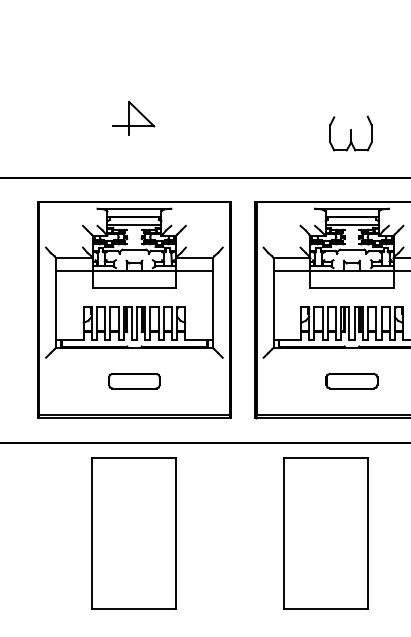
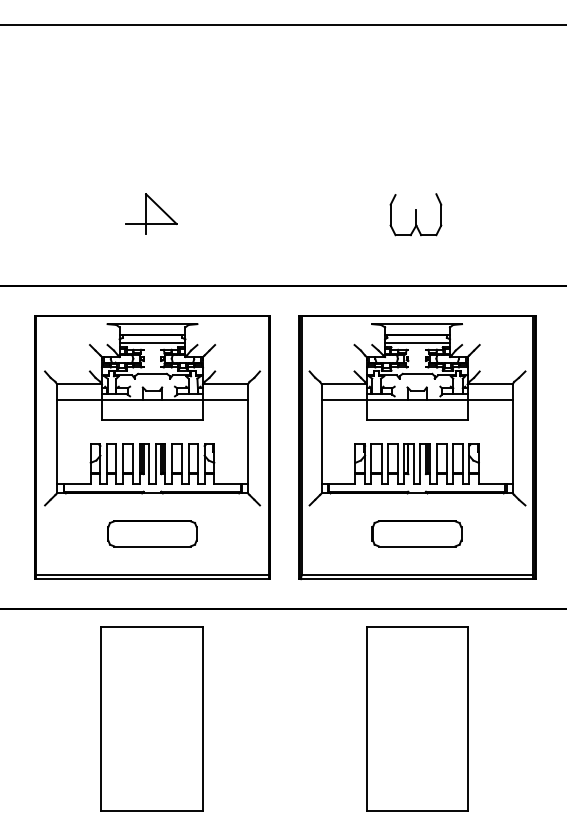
part: (350, 133) -> (415, 214), moved
part: (134, 380) -> (152, 533), size x1.43
part: (351, 380) -> (416, 533), size x1.43
part: (325, 532) -> (417, 718), moved

